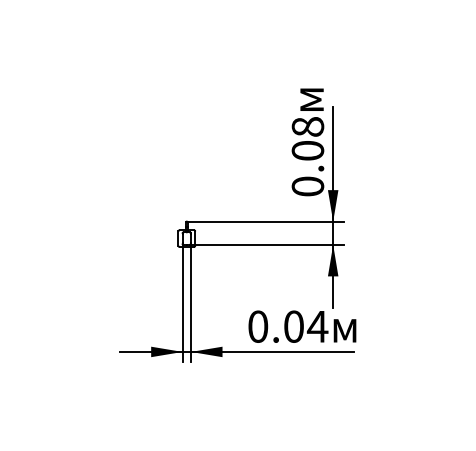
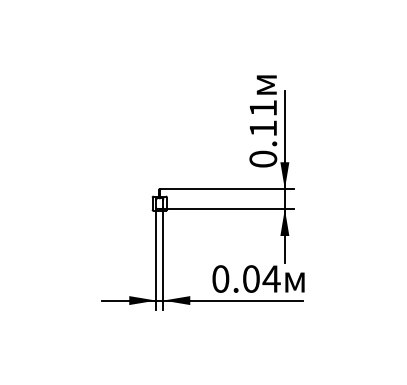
text: (307, 138) -> (262, 118), 0.08 -> 0.11

